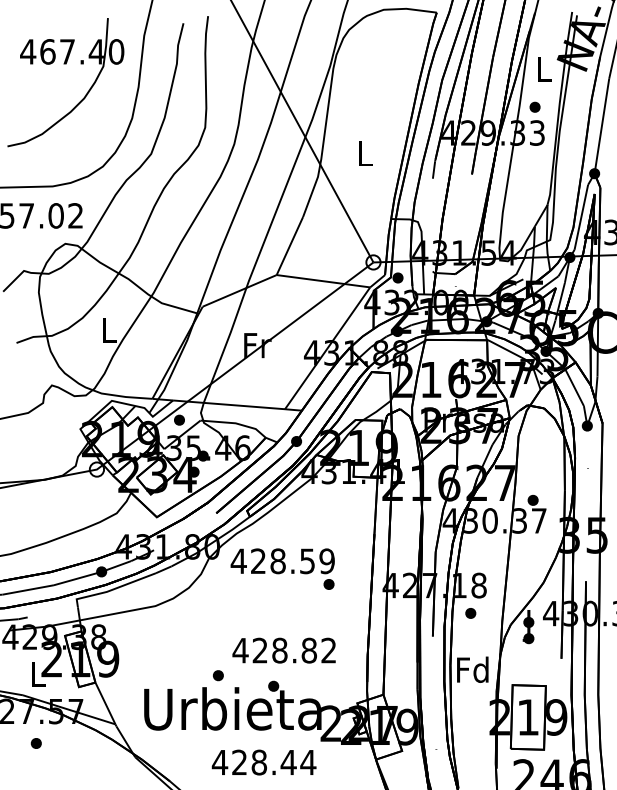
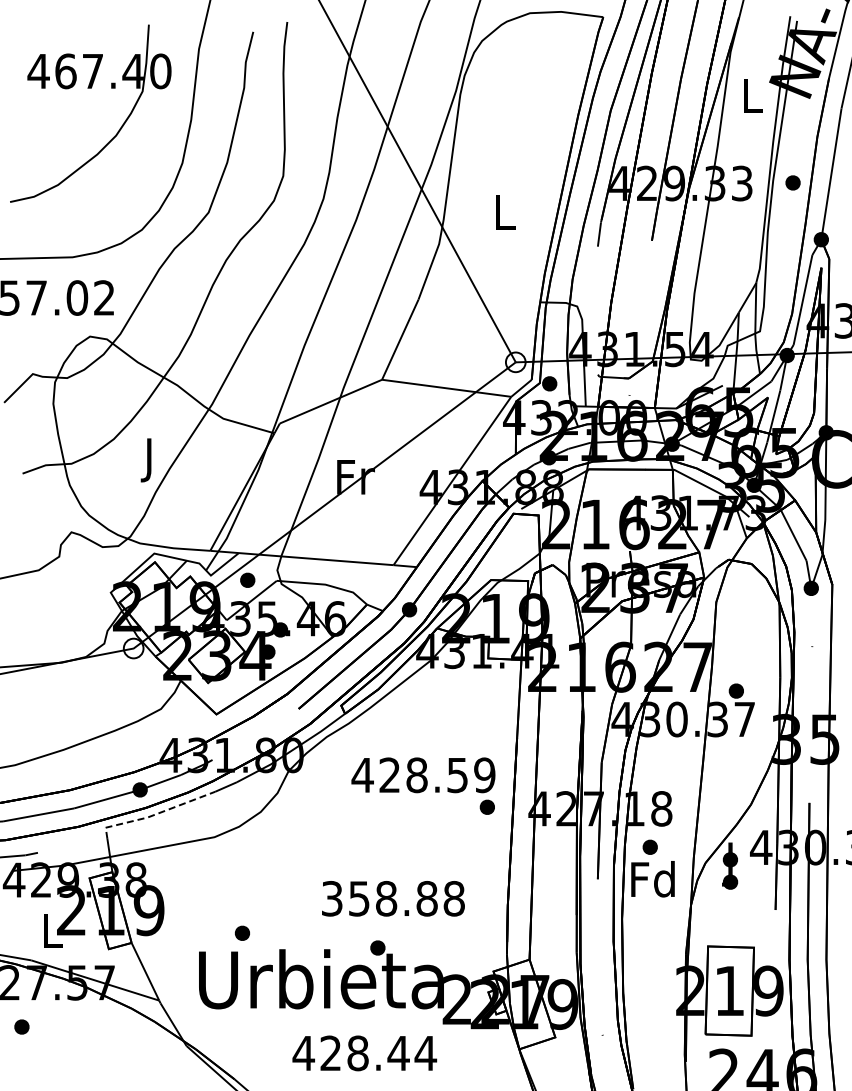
part: (534, 106) -> (792, 182), moved
text: (109, 333) -> (150, 460), L -> J
text: (282, 568) -> (423, 785), moved
line: (112, 589) -> (154, 814), solid -> dashed
text: (284, 650) -> (392, 898), 428.82 -> 358.88
text: (472, 670) -> (652, 879), moved
part: (218, 675) -> (242, 932), moved
part: (36, 743) -> (21, 1026), moved

